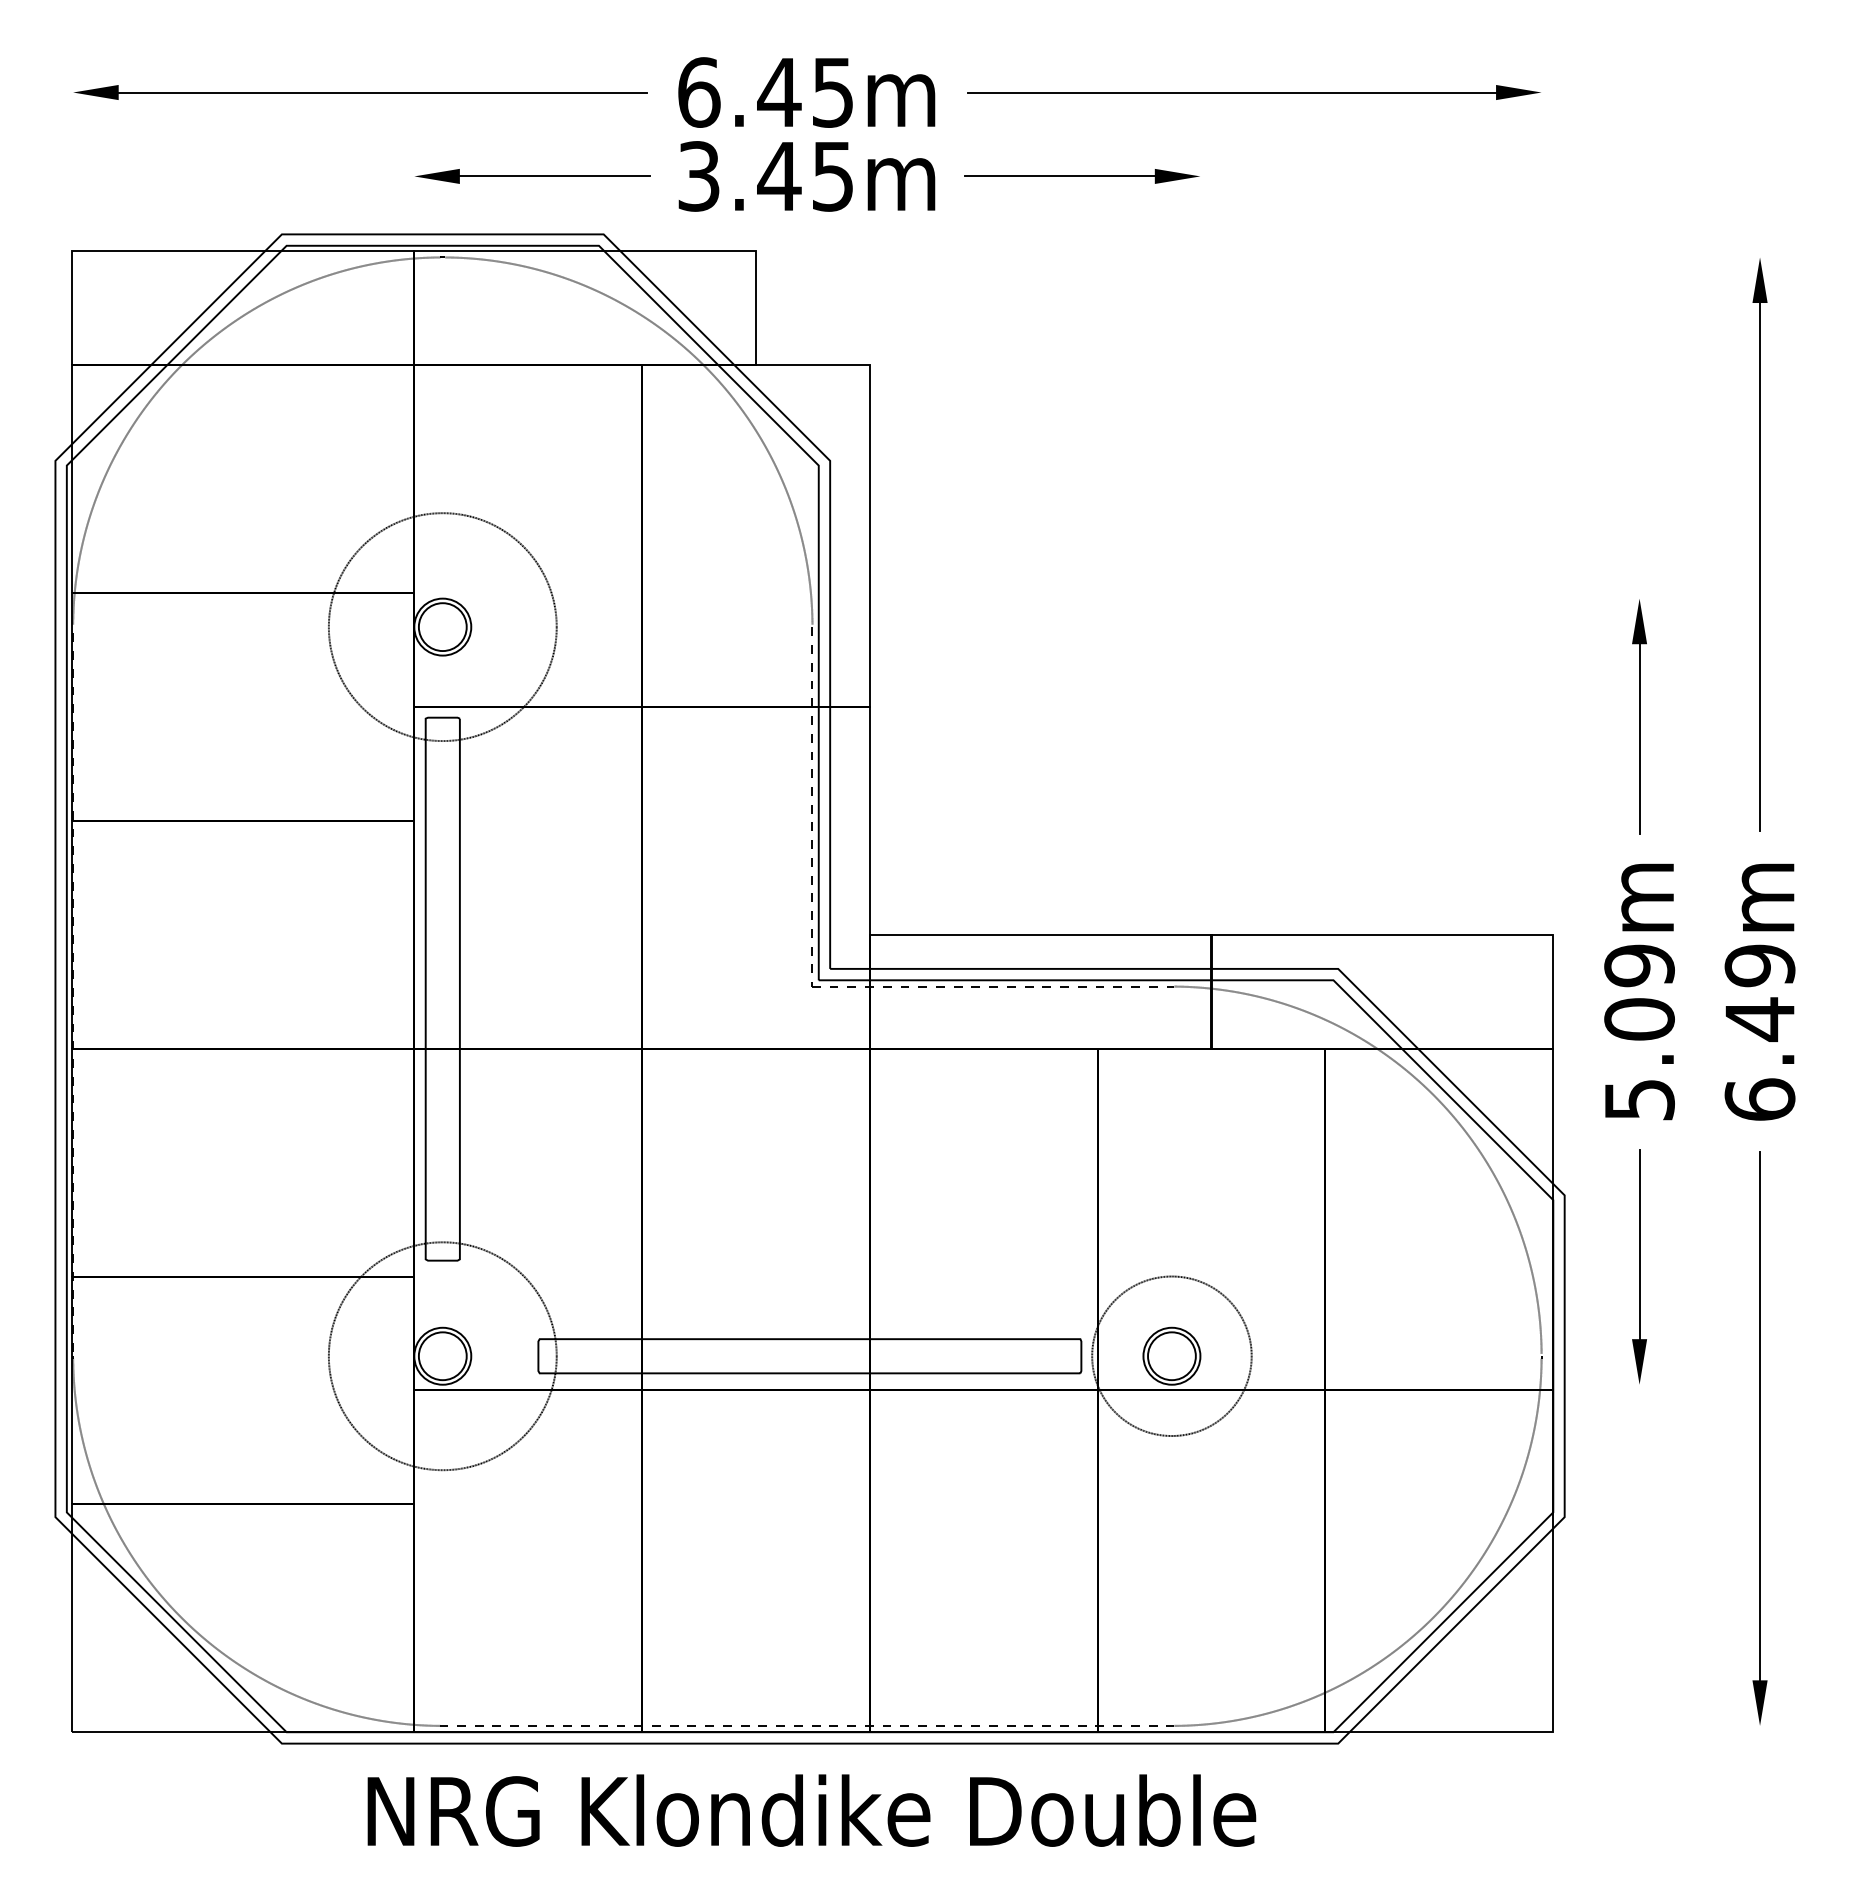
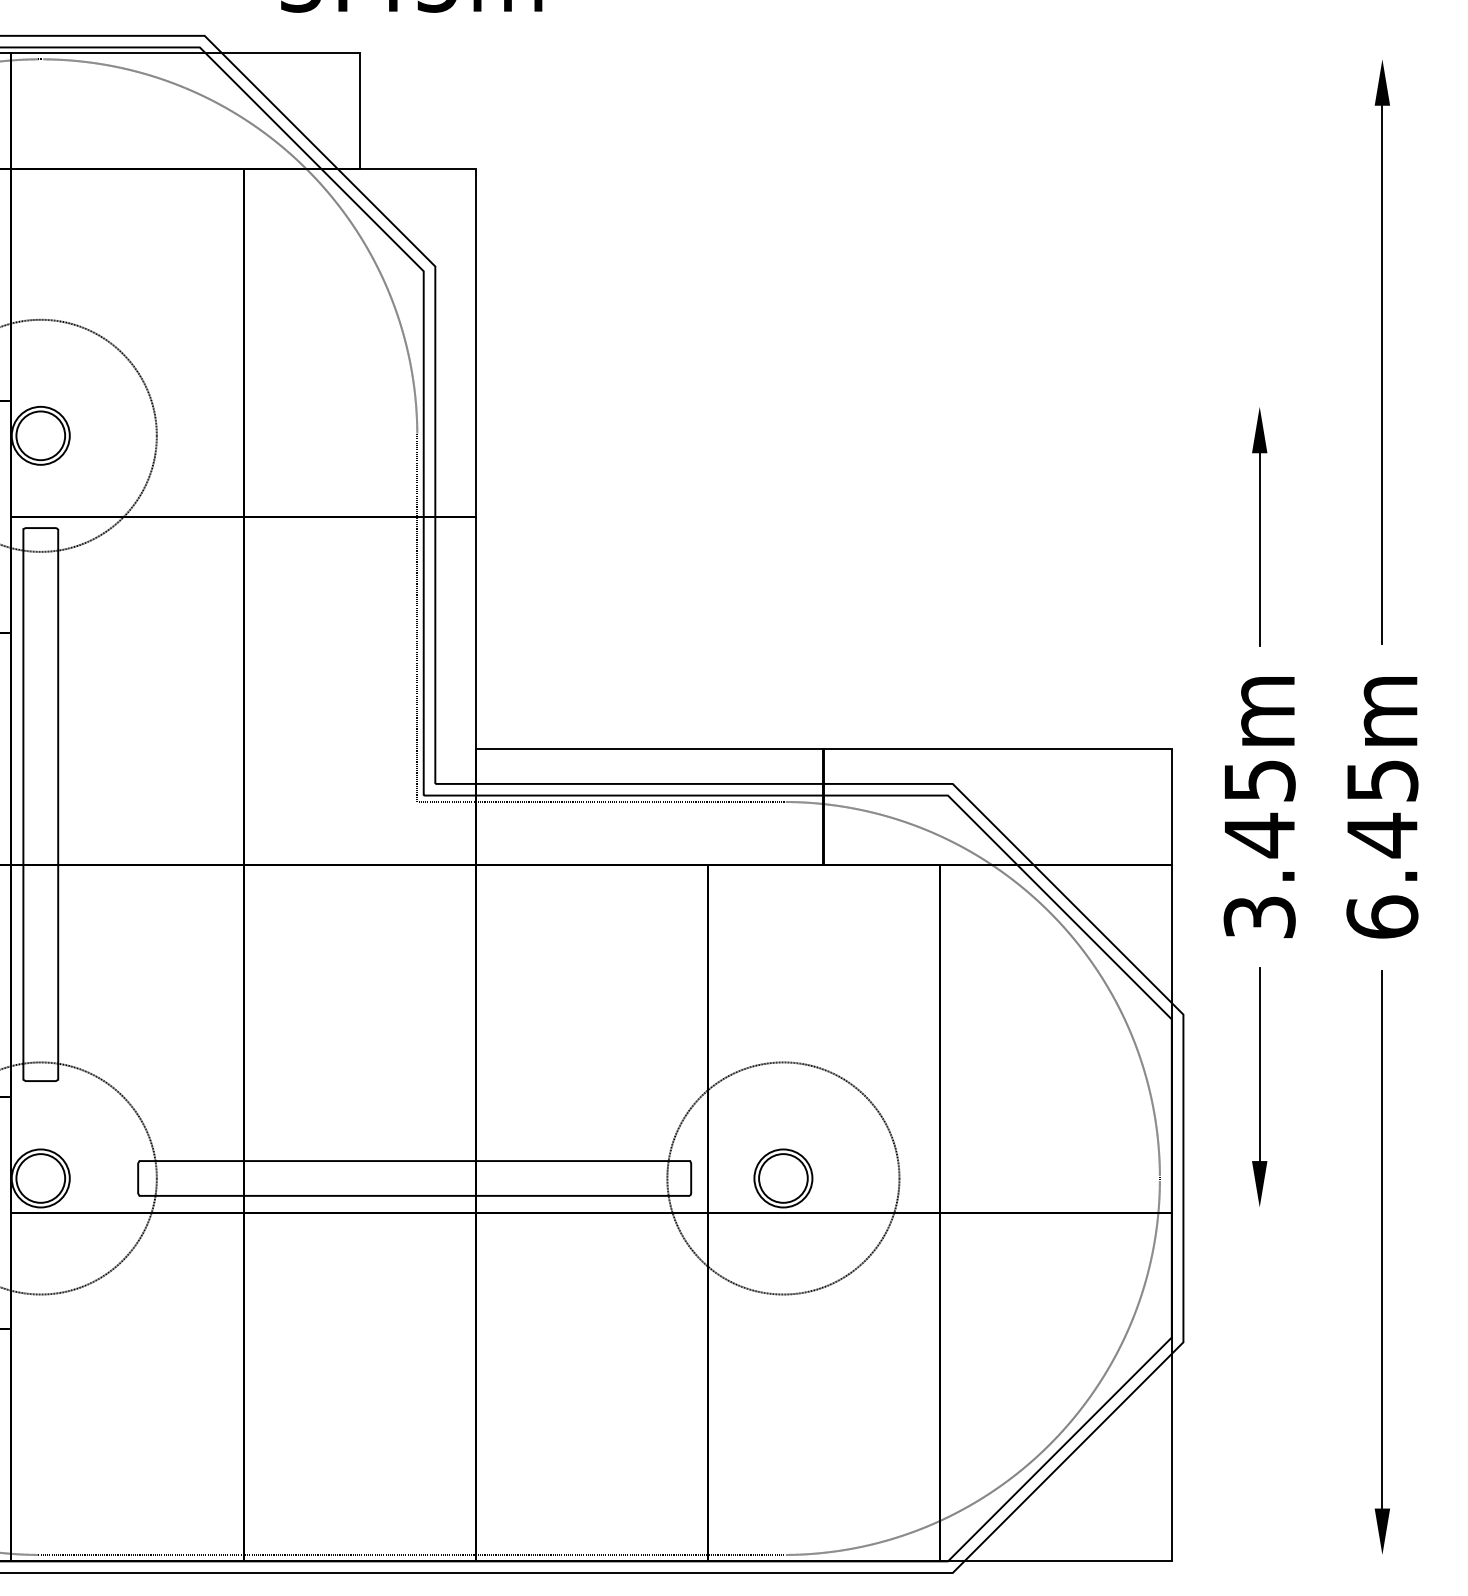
text: (1759, 965) -> (1381, 780), 6.49m -> 6.45m
text: (1639, 1031) -> (1259, 847), 5.09m -> 3.45m
circle: (1171, 1356) -> (782, 1178), size x1.43

